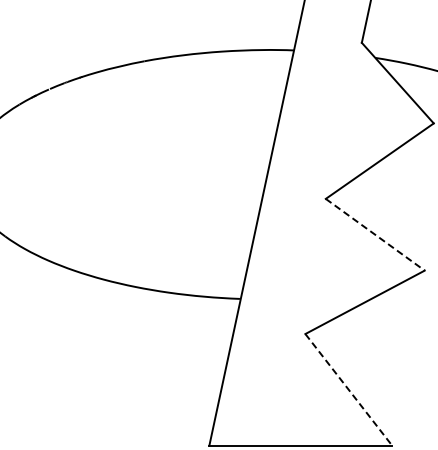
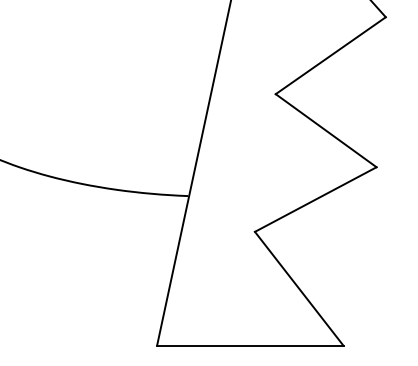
line: (375, 235) -> (326, 131), dashed -> solid
line: (348, 389) -> (298, 288), dashed -> solid

